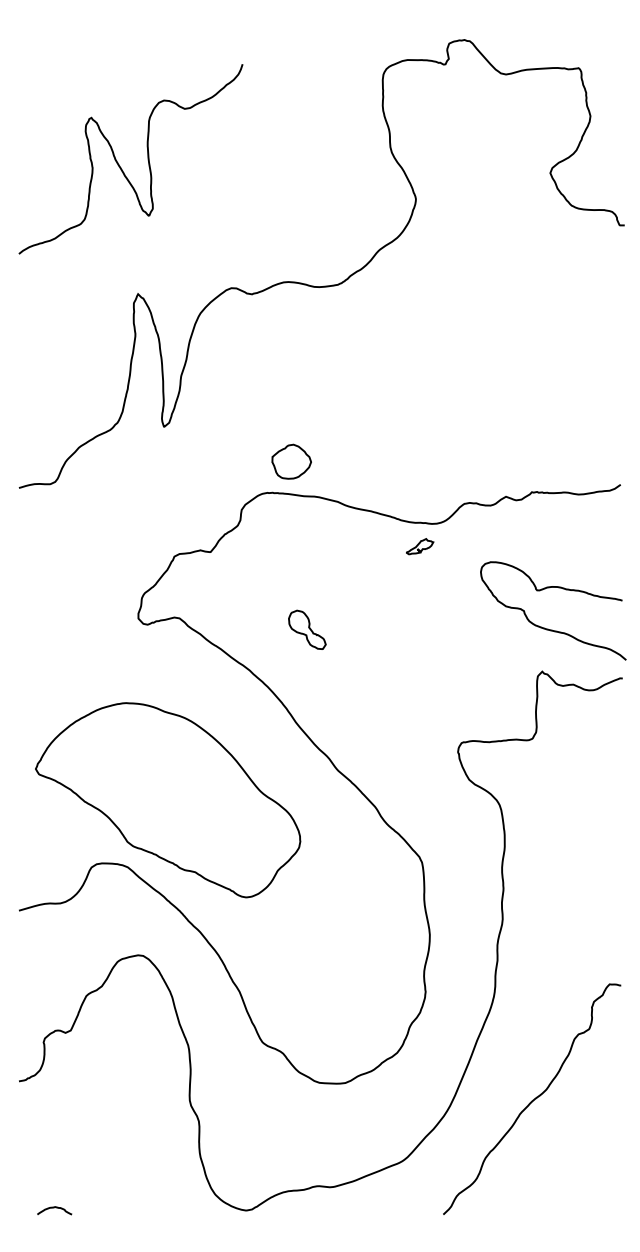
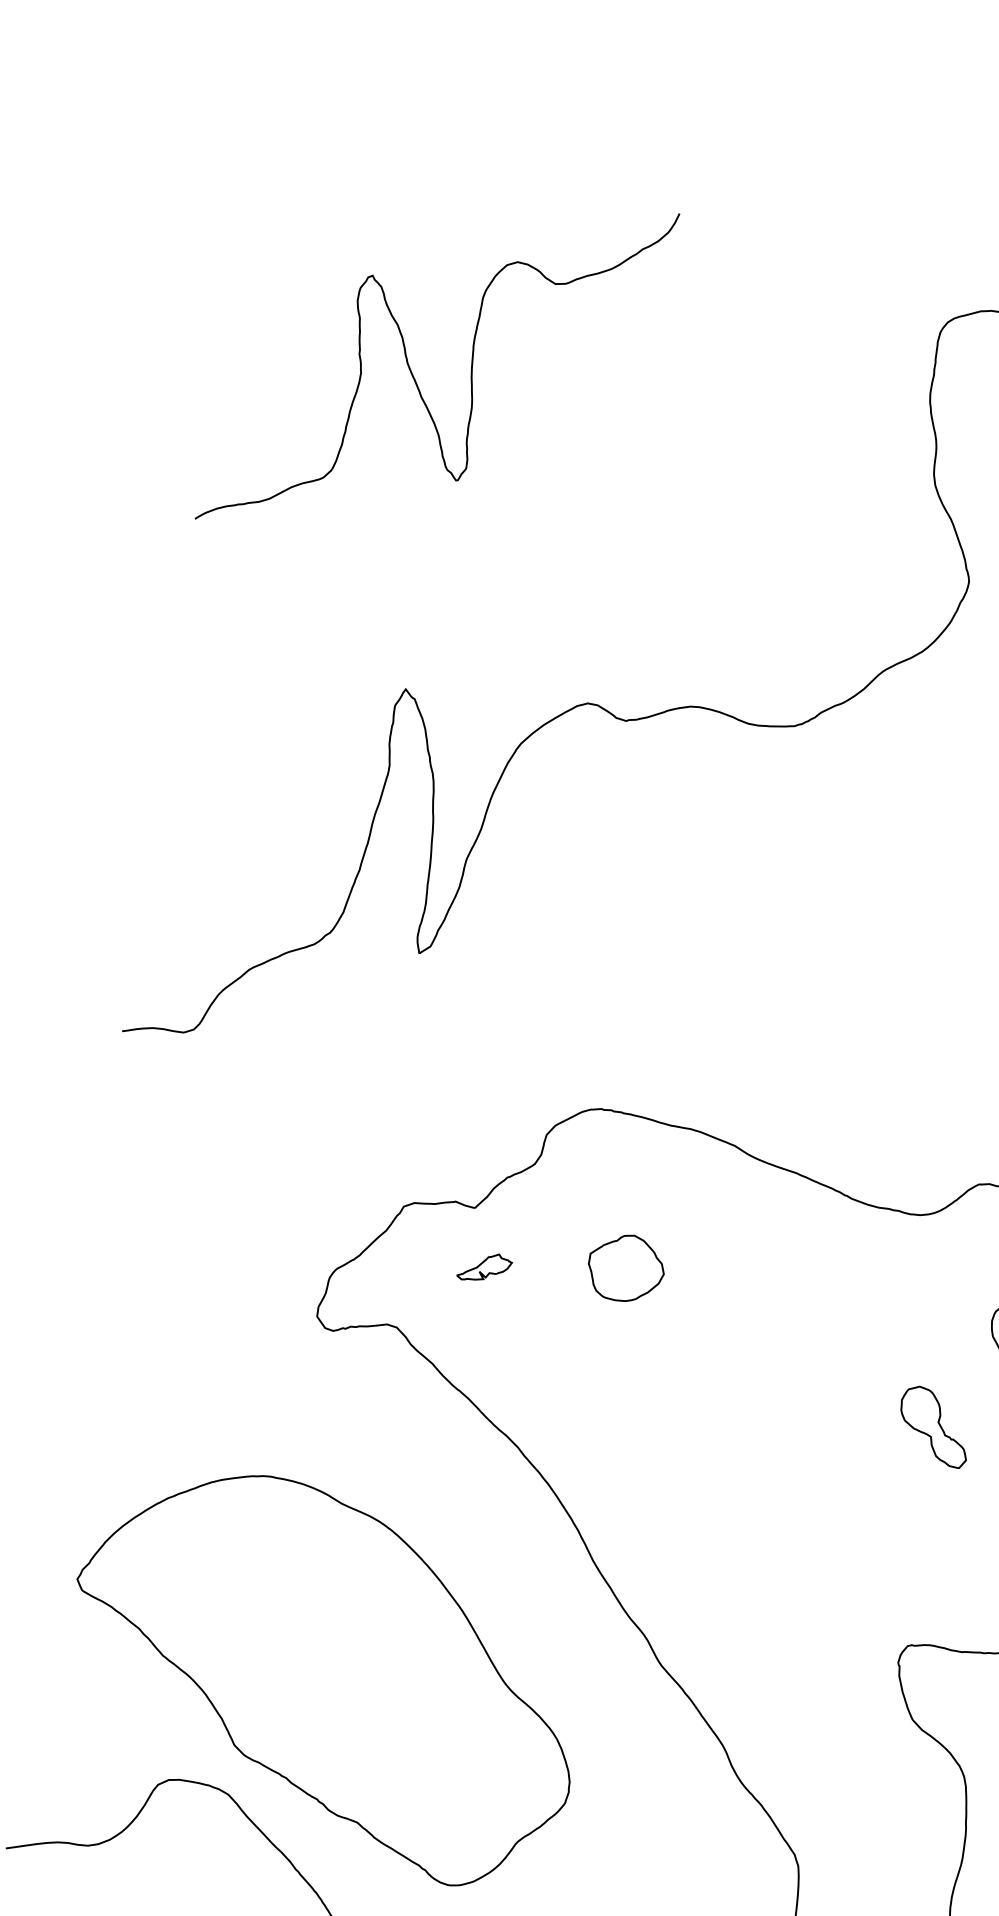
curve: (121, 167) -> (417, 379), moved
part: (291, 461) -> (625, 1267), moved
part: (420, 546) -> (485, 1267), moved
part: (307, 629) -> (934, 1425), moved

